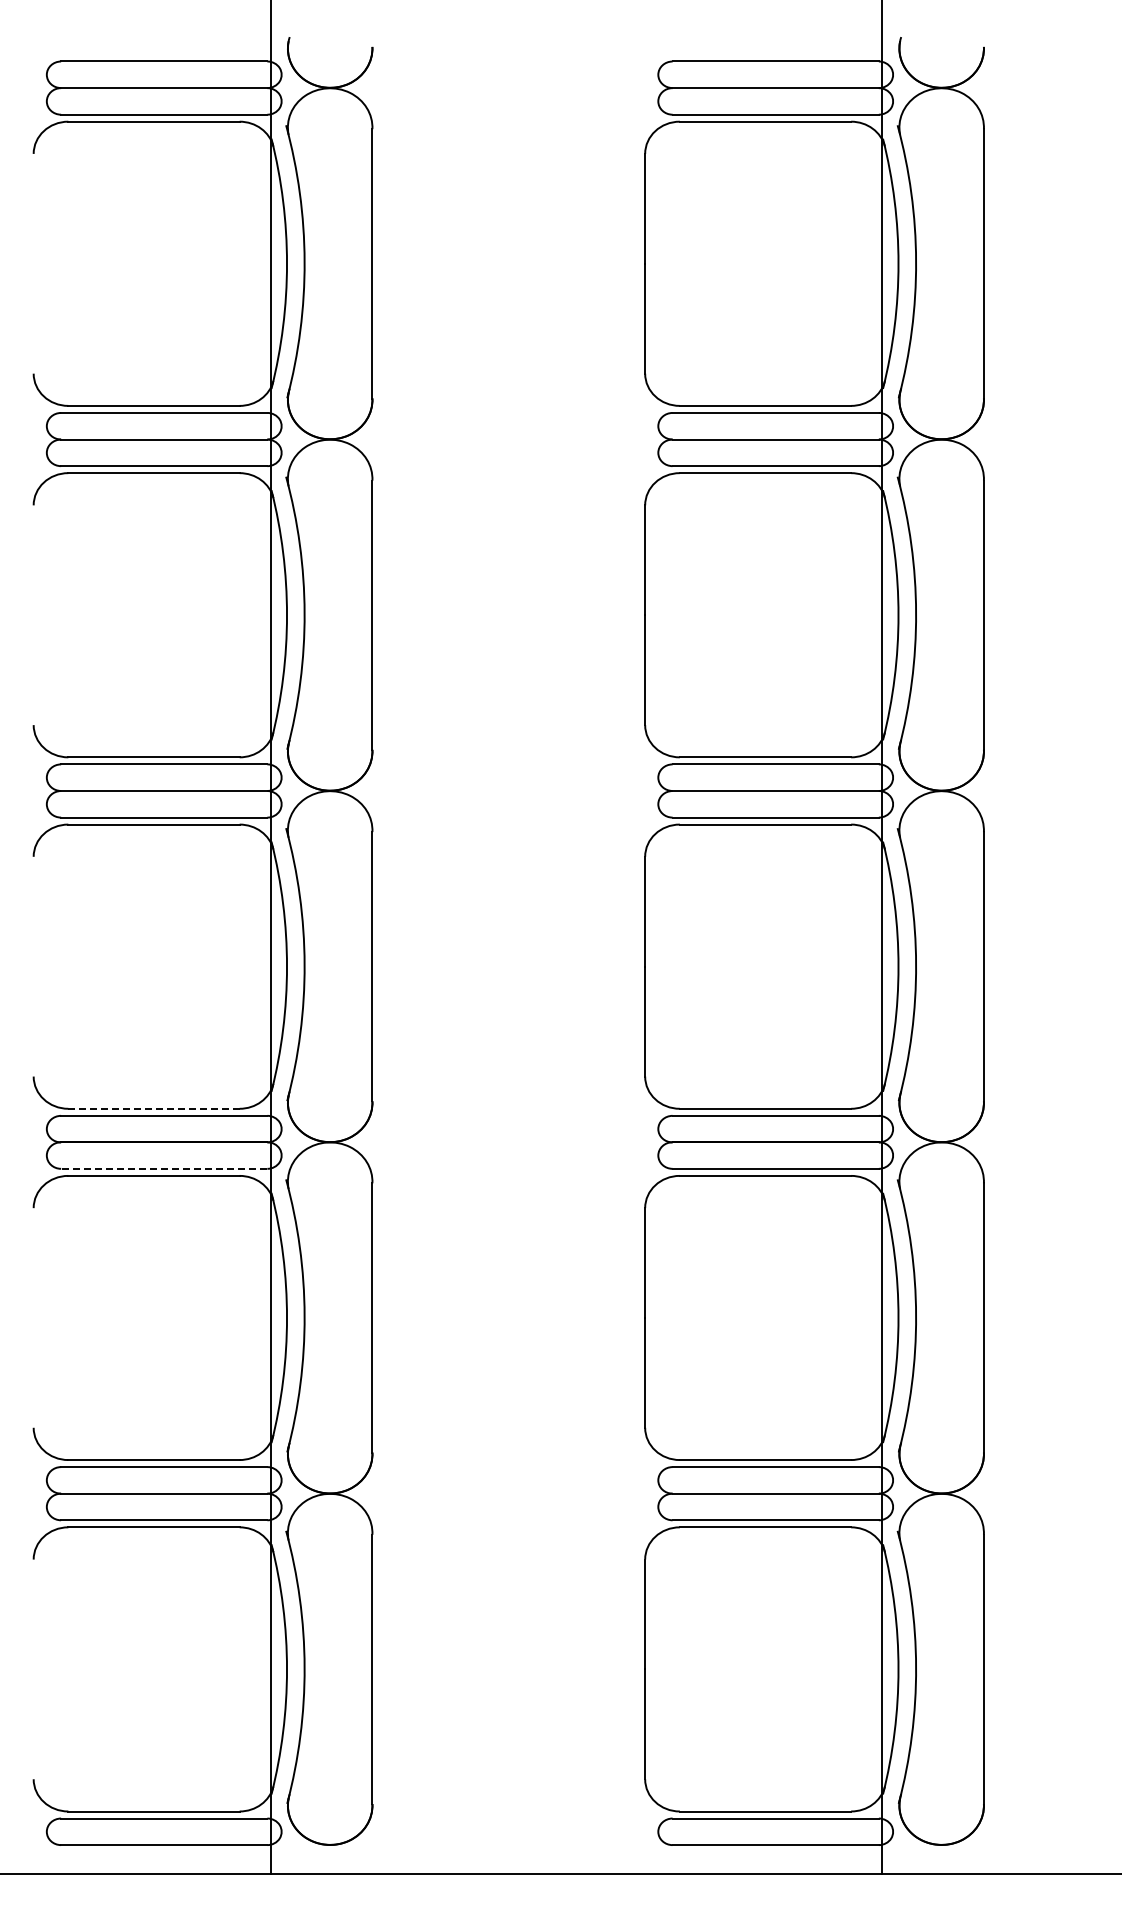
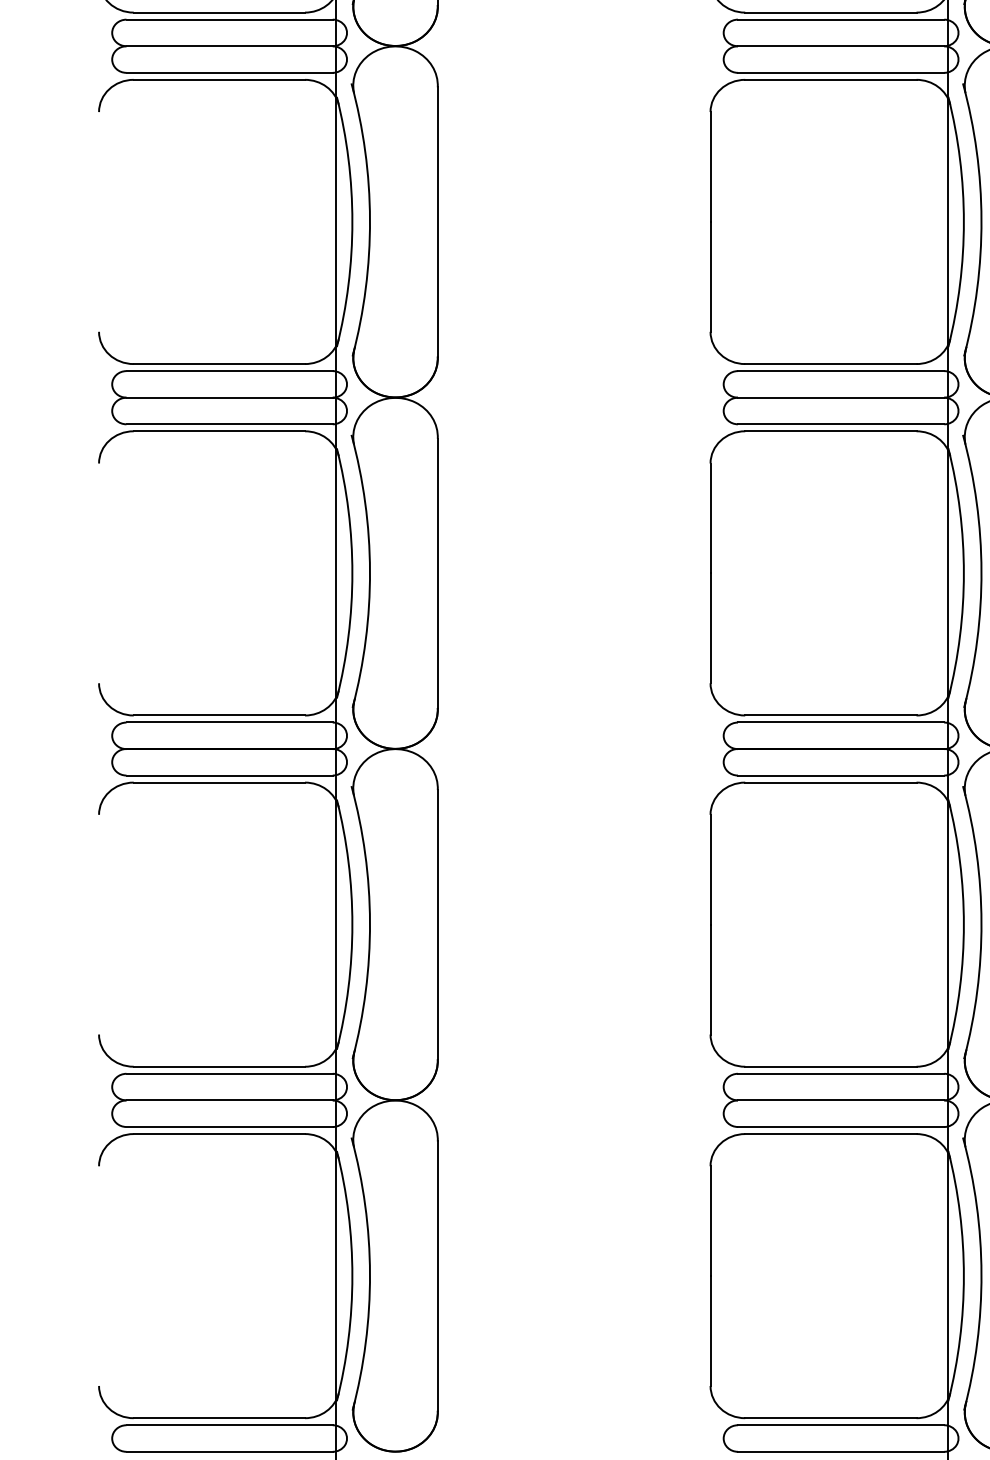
line: (154, 1108) -> (219, 715), dashed -> solid
line: (163, 1168) -> (228, 775), dashed -> solid

